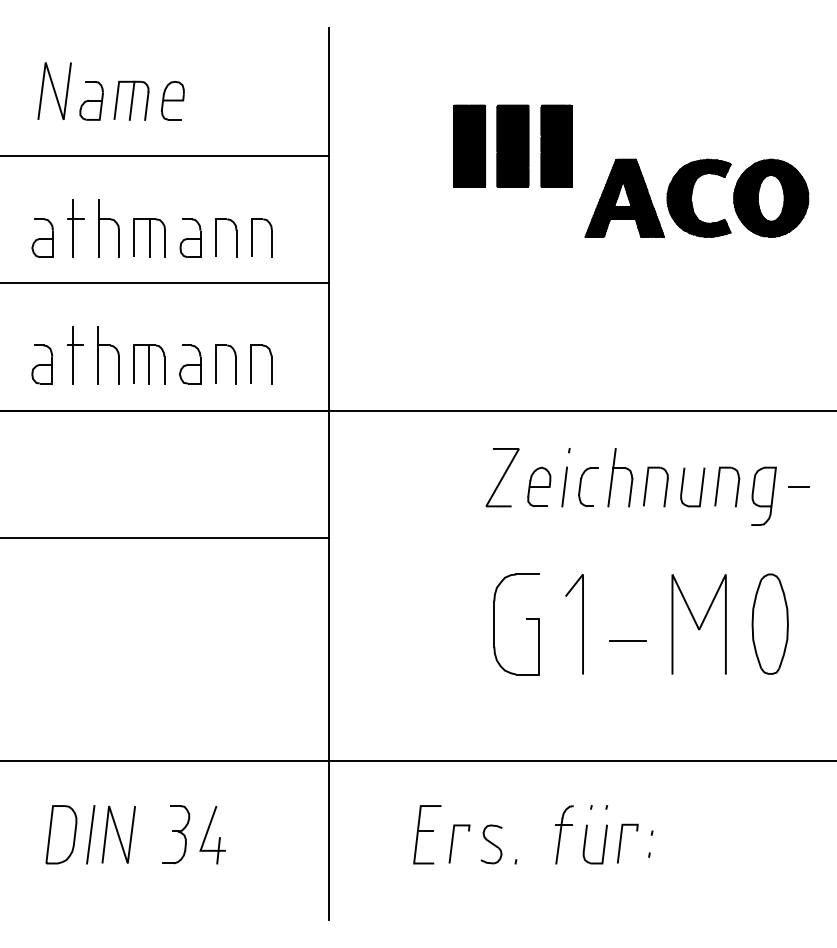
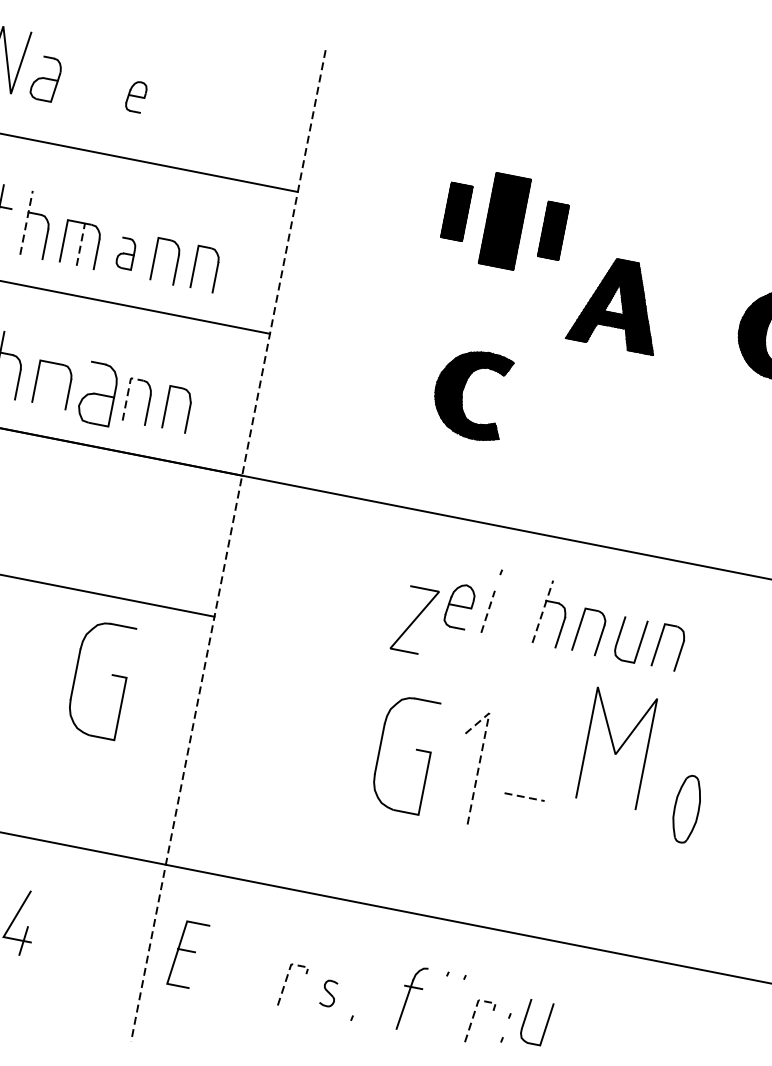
part: (131, 100) -> (90, 87), removed
part: (172, 100) -> (136, 96), size x0.7
part: (469, 145) -> (456, 211), size x0.6
part: (556, 145) -> (553, 230), size x0.6
part: (692, 195) -> (464, 389), moved
line: (99, 228) -> (27, 222), solid -> dashed
line: (149, 237) -> (80, 243), solid -> dashed
part: (190, 238) -> (126, 253), size x0.7
line: (215, 358) -> (127, 392), solid -> dashed
line: (149, 364) -> (52, 384), removed
part: (190, 364) -> (98, 393), size x1.4
line: (328, 474) -> (228, 546), solid -> dashed
line: (502, 477) -> (414, 619), moved
line: (612, 477) -> (543, 611), solid -> dashed
part: (581, 485) -> (507, 613), removed
line: (798, 486) -> (748, 662), removed
line: (564, 487) -> (487, 612), solid -> dashed
curve: (771, 495) -> (716, 666), removed
part: (250, 606) -> (112, 676), added
line: (583, 609) -> (482, 752), solid -> dashed
part: (769, 623) -> (686, 808), size x0.6
line: (697, 624) -> (614, 748), moved
line: (628, 641) -> (525, 797), solid -> dashed
line: (621, 831) -> (476, 1007), solid -> dashed
line: (453, 832) -> (289, 971), solid -> dashed
part: (427, 834) -> (188, 954), moved
part: (491, 844) -> (328, 993), size x0.6
curve: (585, 844) -> (525, 1020), moved

